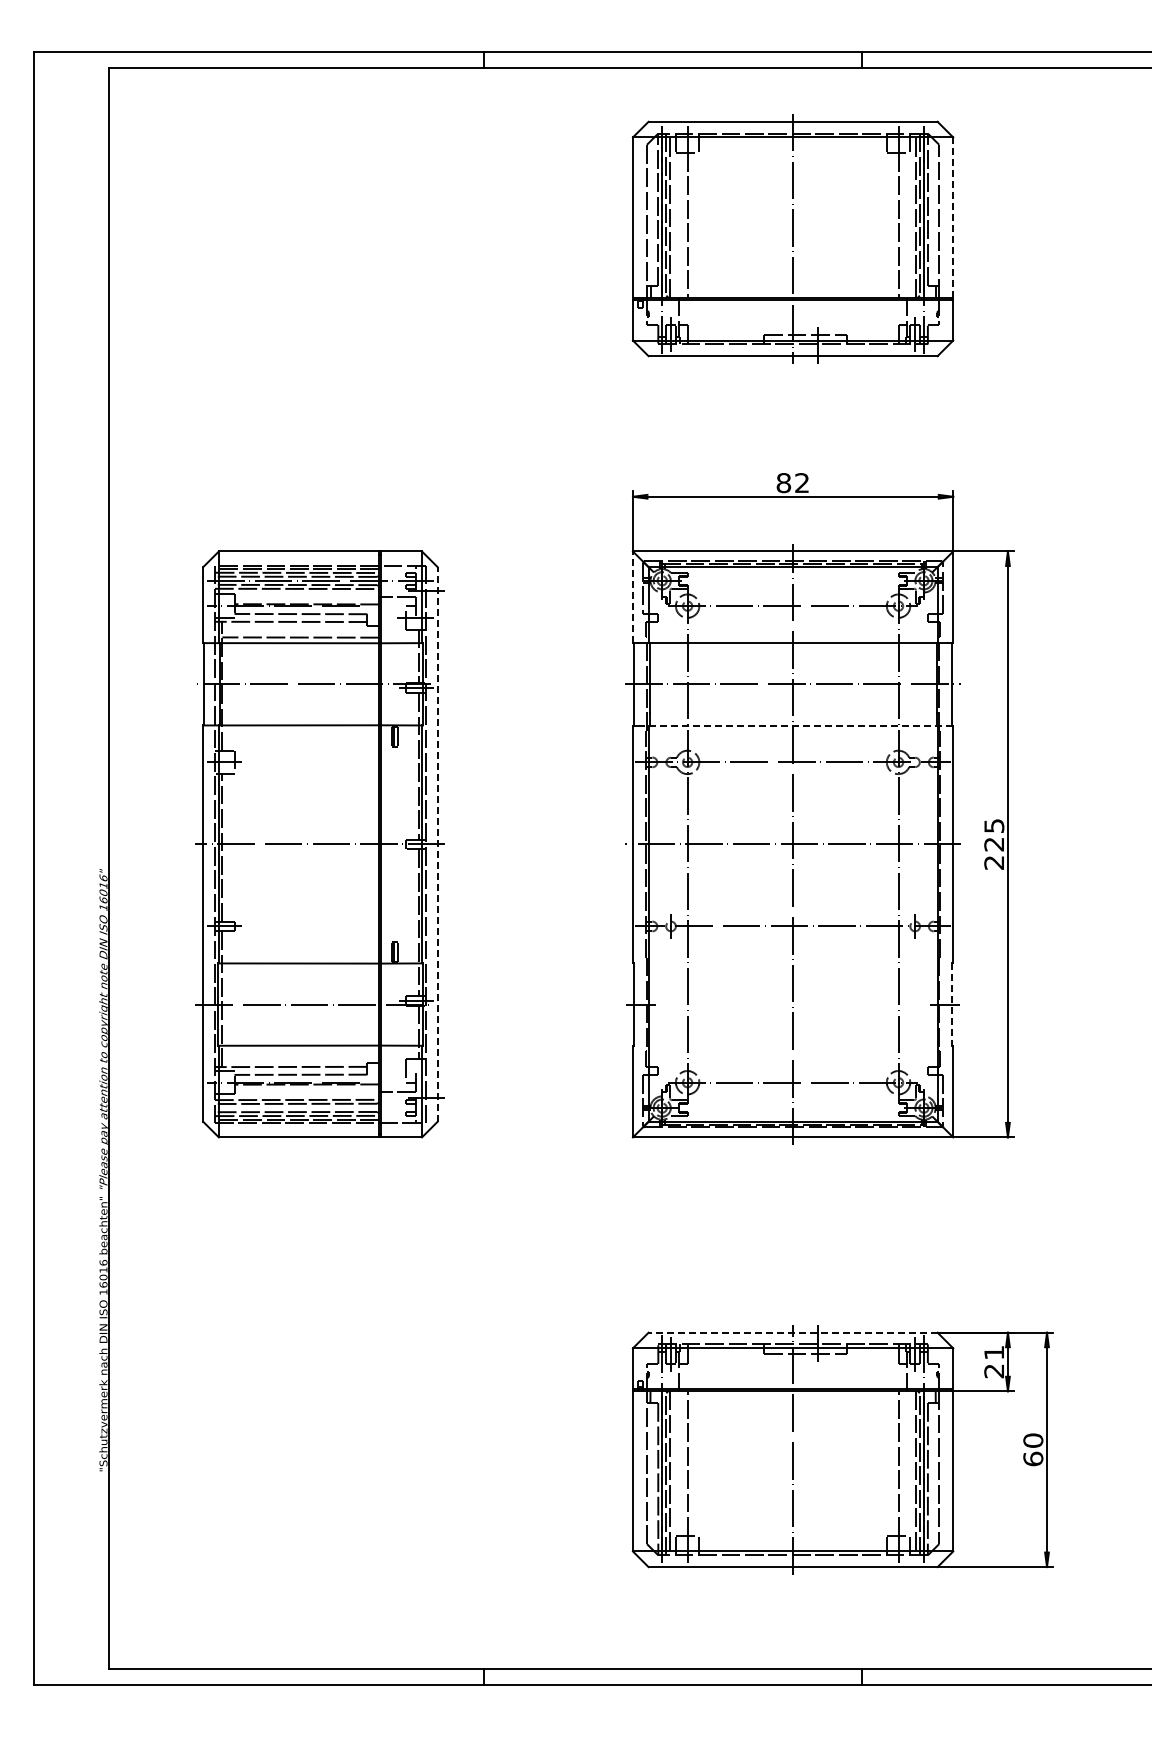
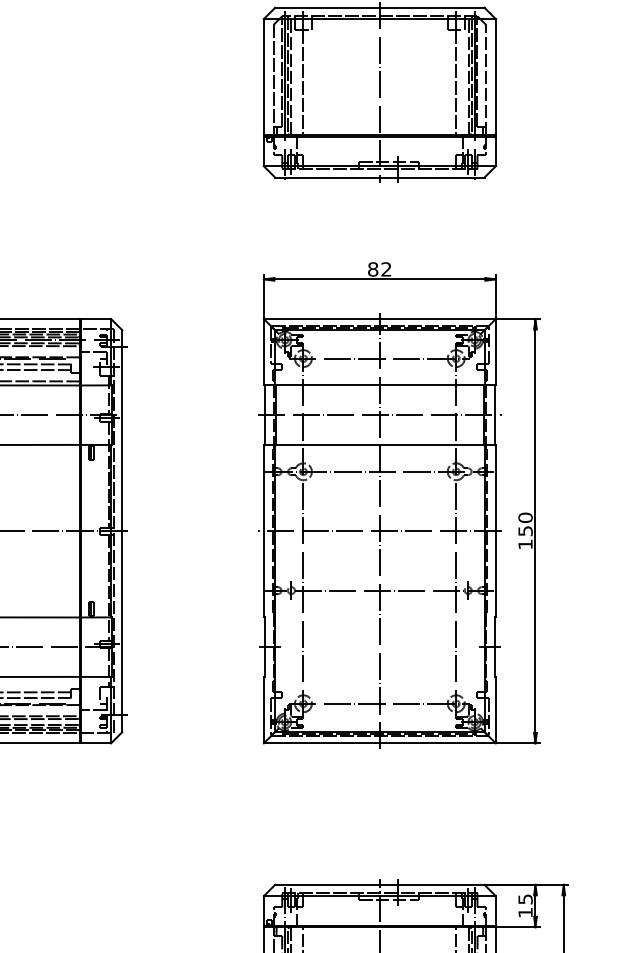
line: (953, 218) -> (496, 77), dashed -> solid
line: (632, 597) -> (263, 352), dashed -> solid
line: (793, 725) -> (380, 445), dashed -> solid
line: (437, 843) -> (122, 530), dashed -> solid
text: (994, 843) -> (525, 530), 225 -> 150
line: (952, 1005) -> (495, 647), dashed -> solid
line: (793, 1332) -> (380, 884), dashed -> solid
text: (994, 1362) -> (525, 906), 21 -> 15

